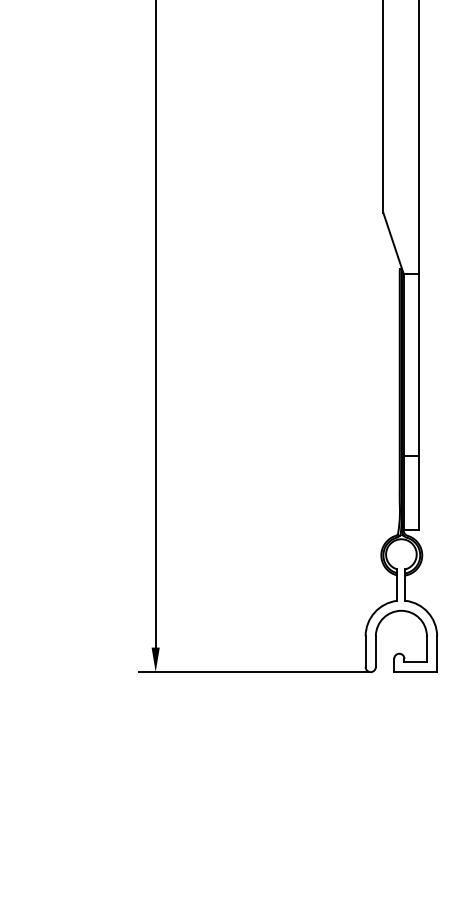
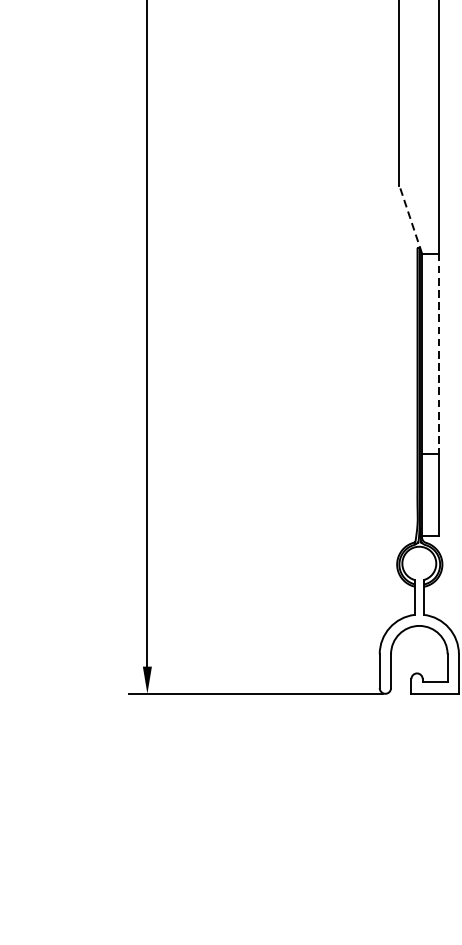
line: (393, 243) -> (410, 219), solid -> dashed
line: (419, 365) -> (439, 354), solid -> dashed

